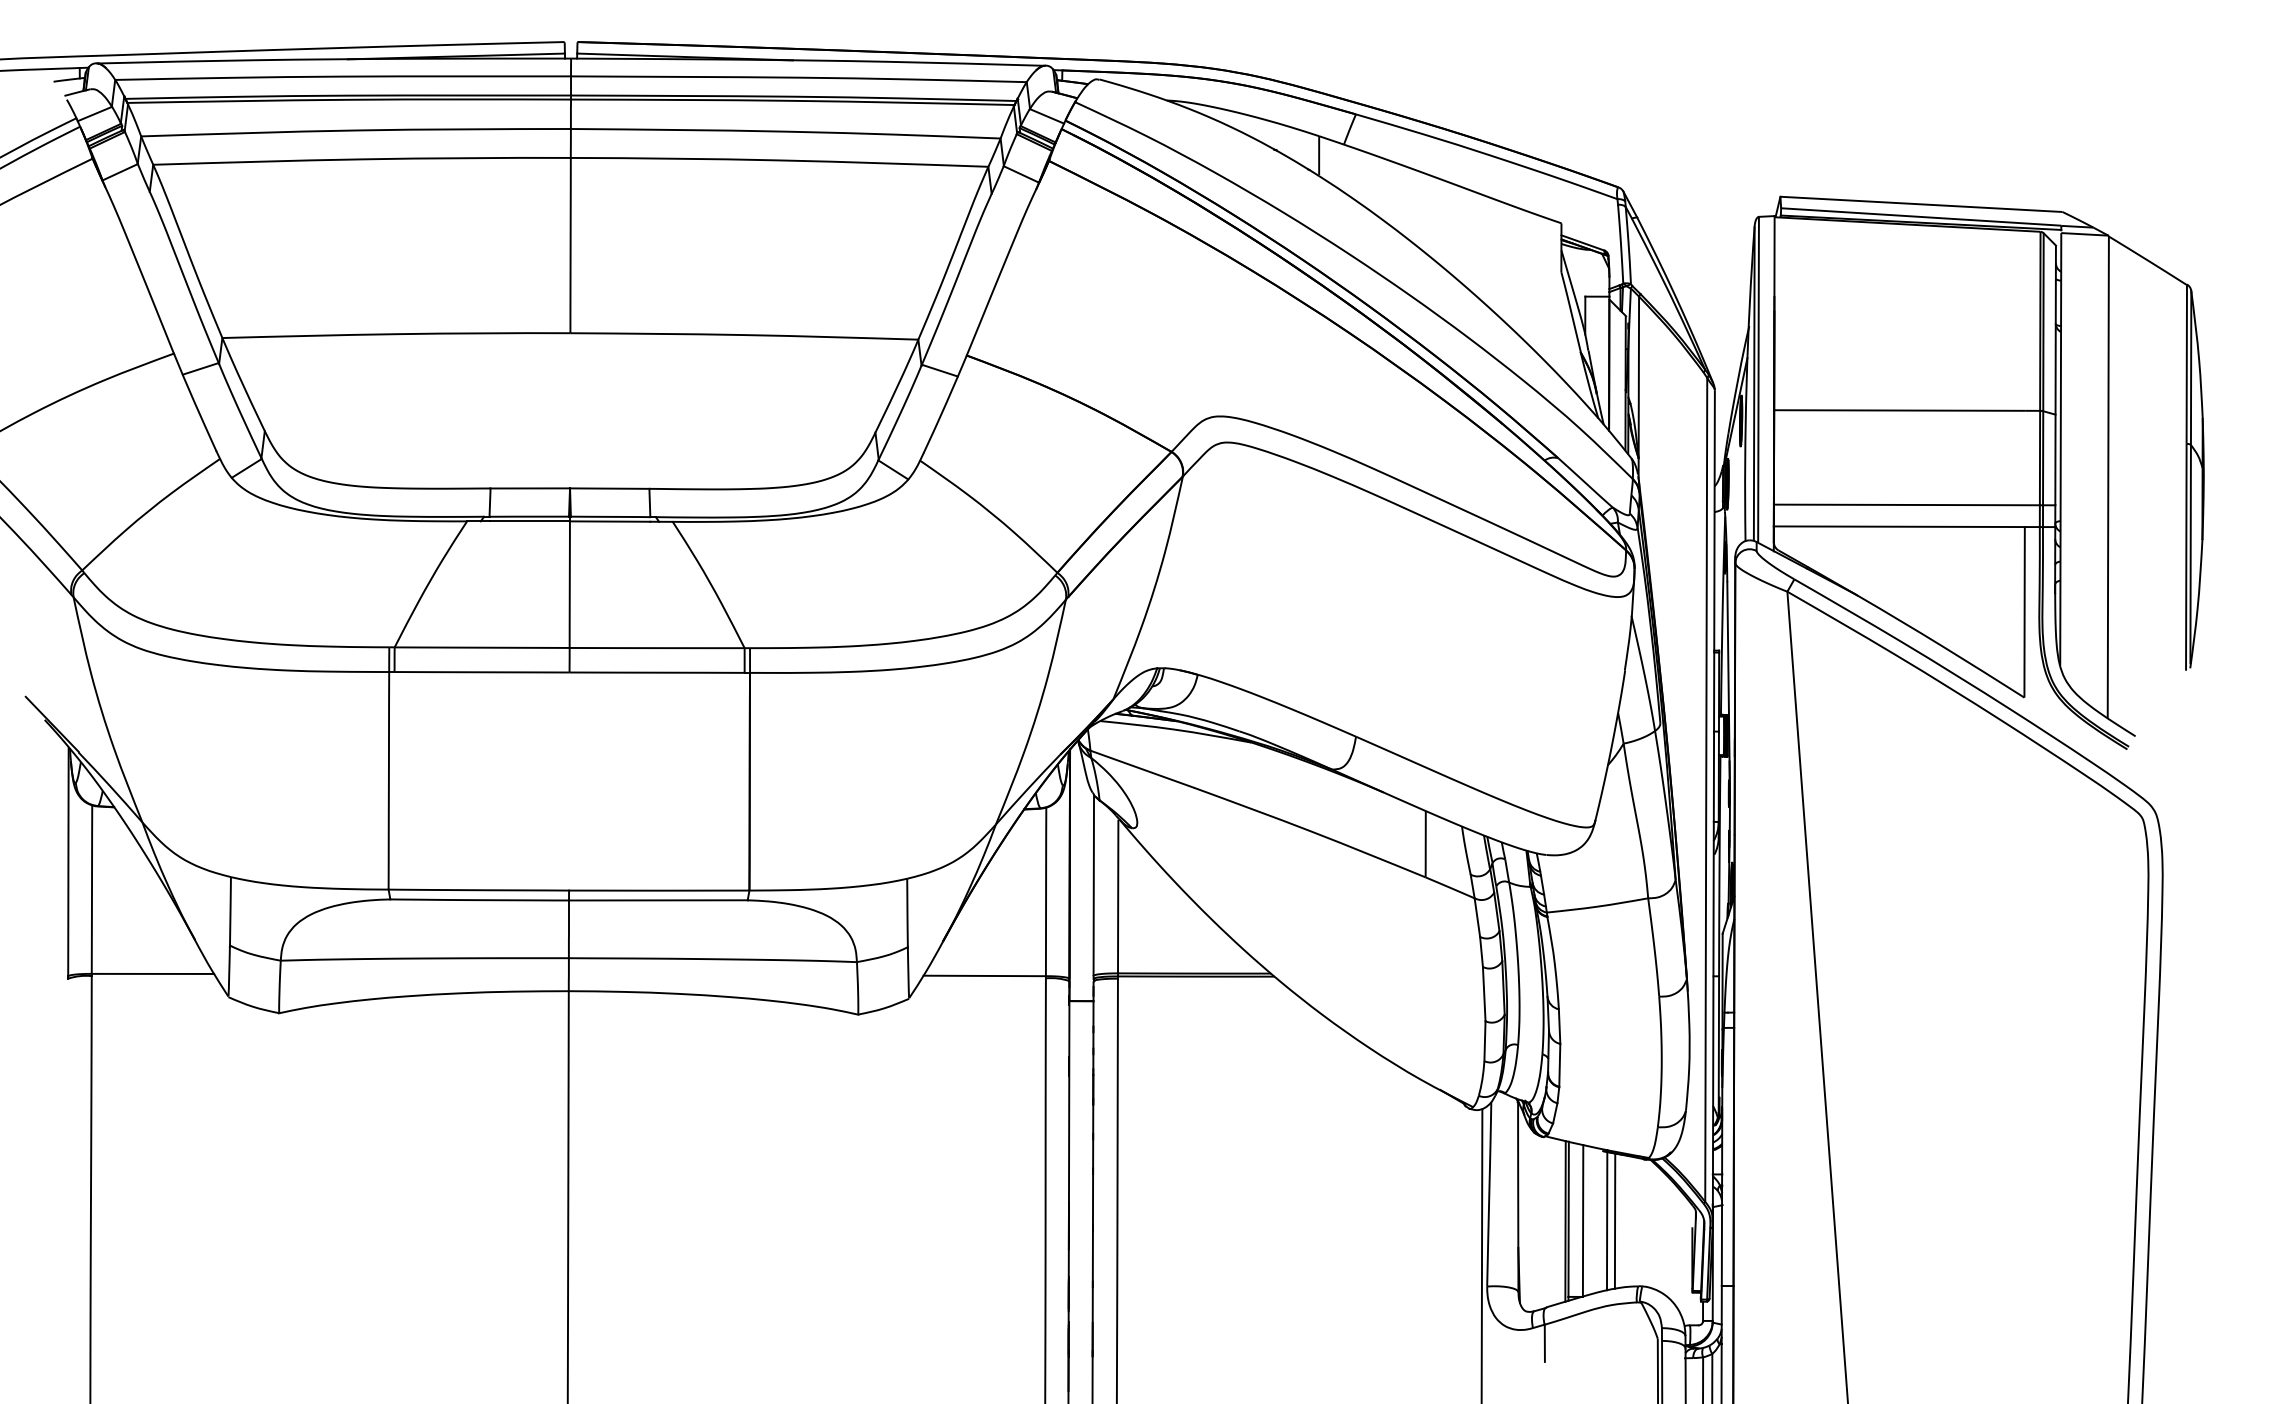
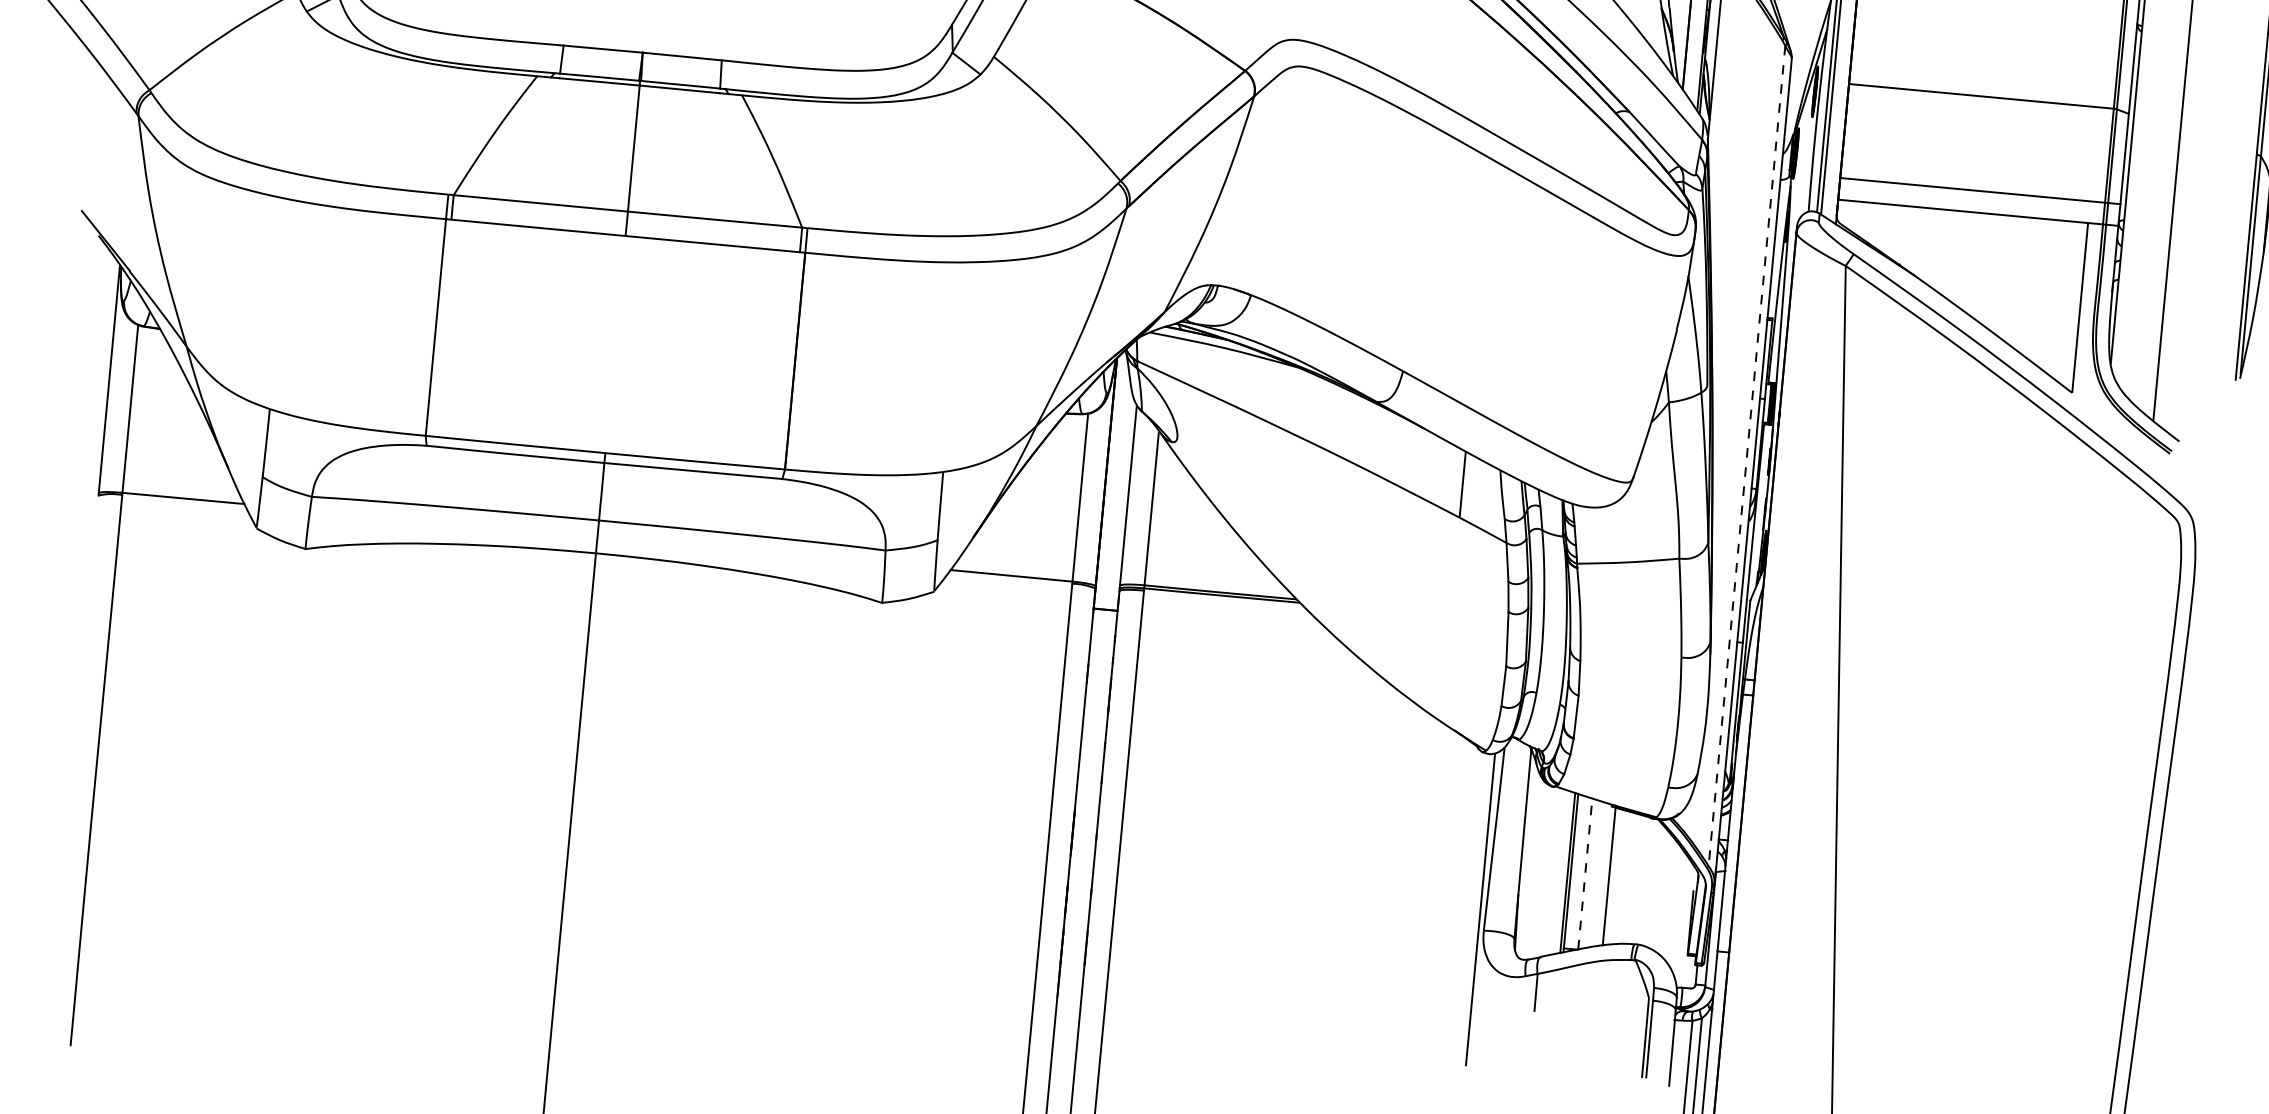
line: (1706, 789) -> (1747, 455), solid -> dashed
line: (1583, 1220) -> (1585, 873), solid -> dashed
line: (1614, 1220) -> (1616, 876), removed

